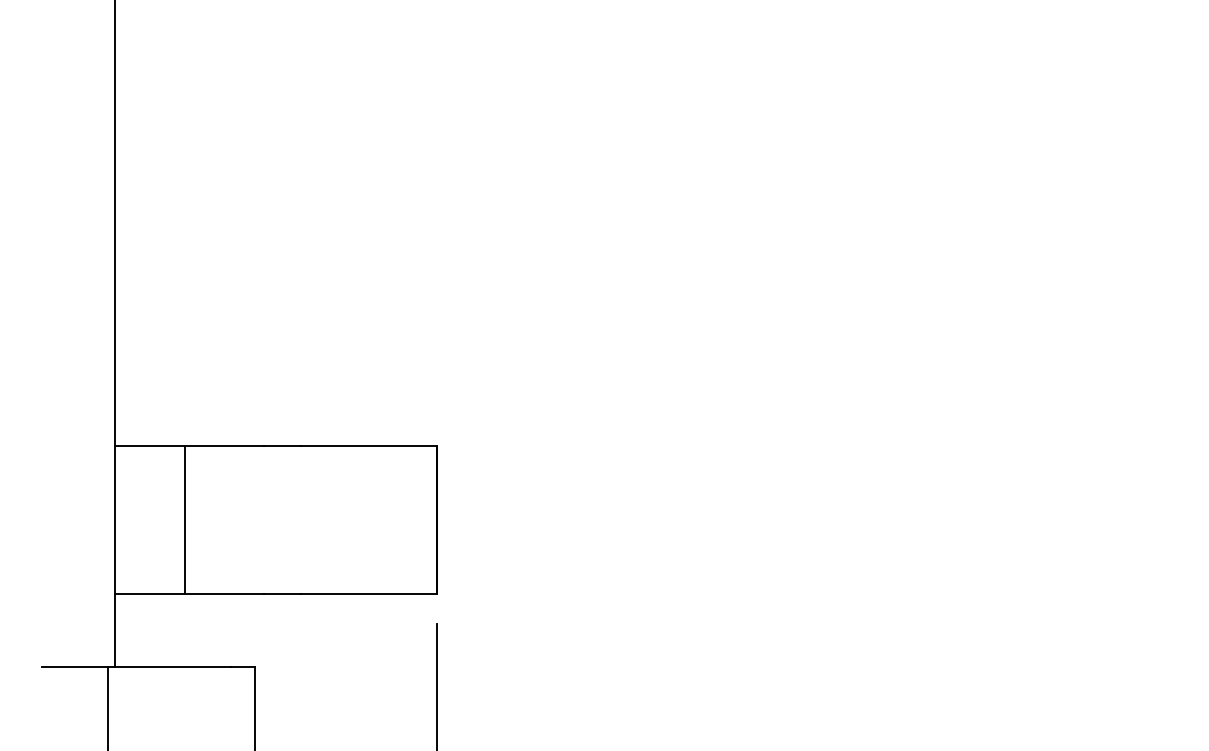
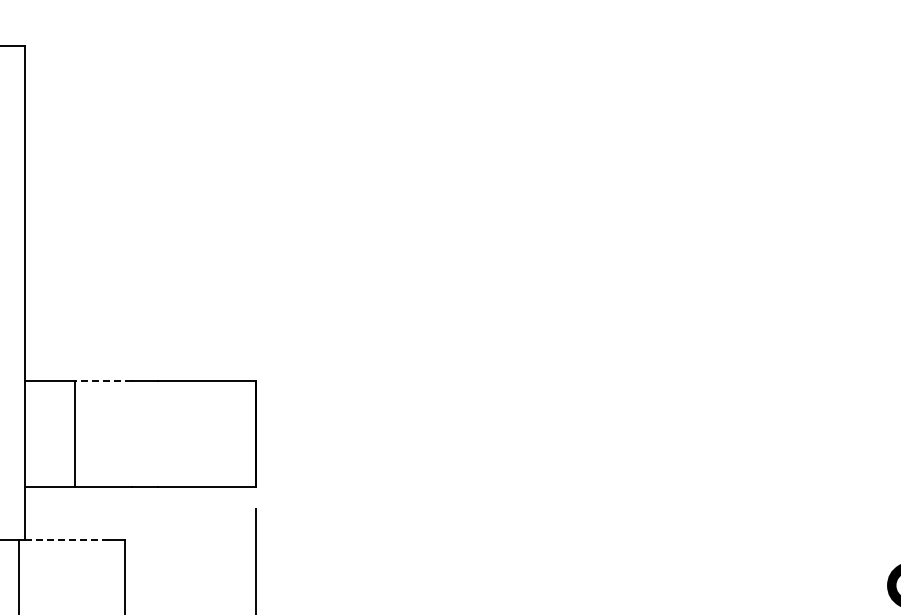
line: (223, 446) -> (102, 381), solid -> dashed
line: (173, 667) -> (66, 539), solid -> dashed

